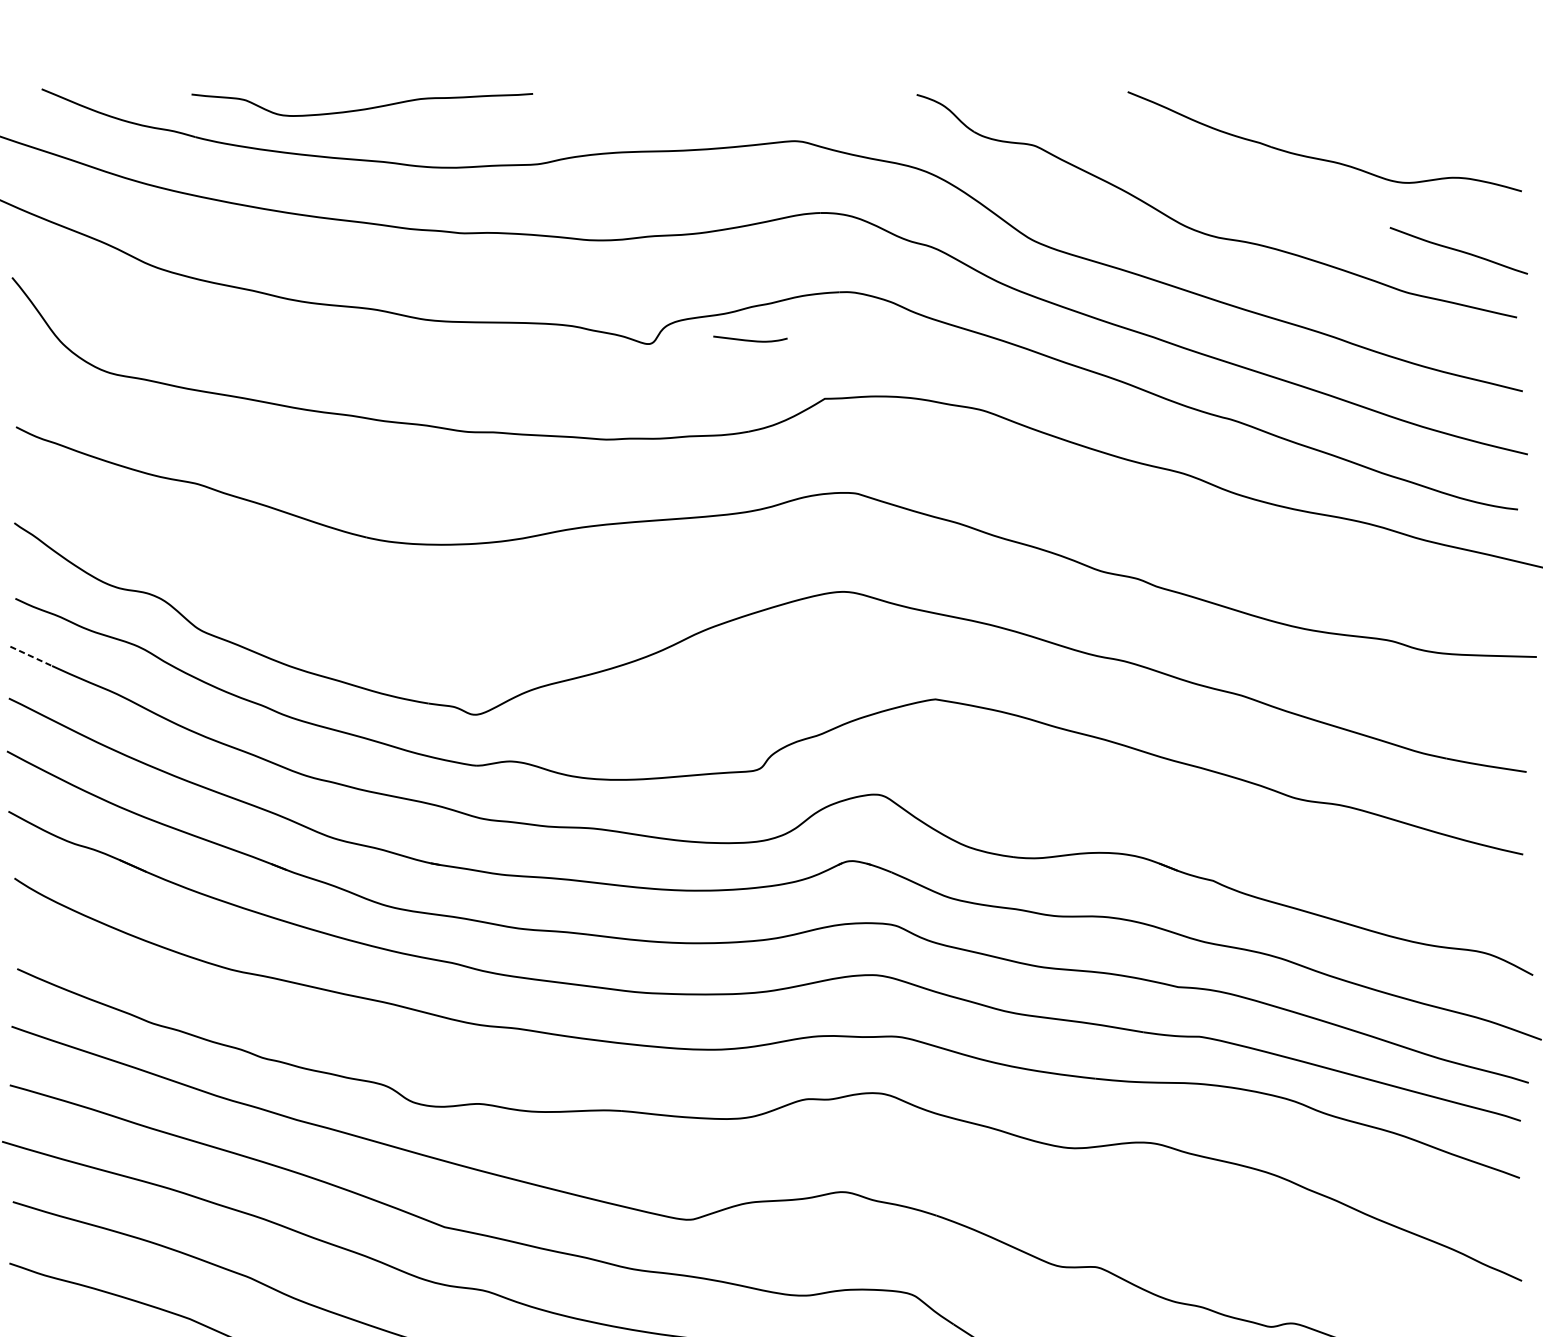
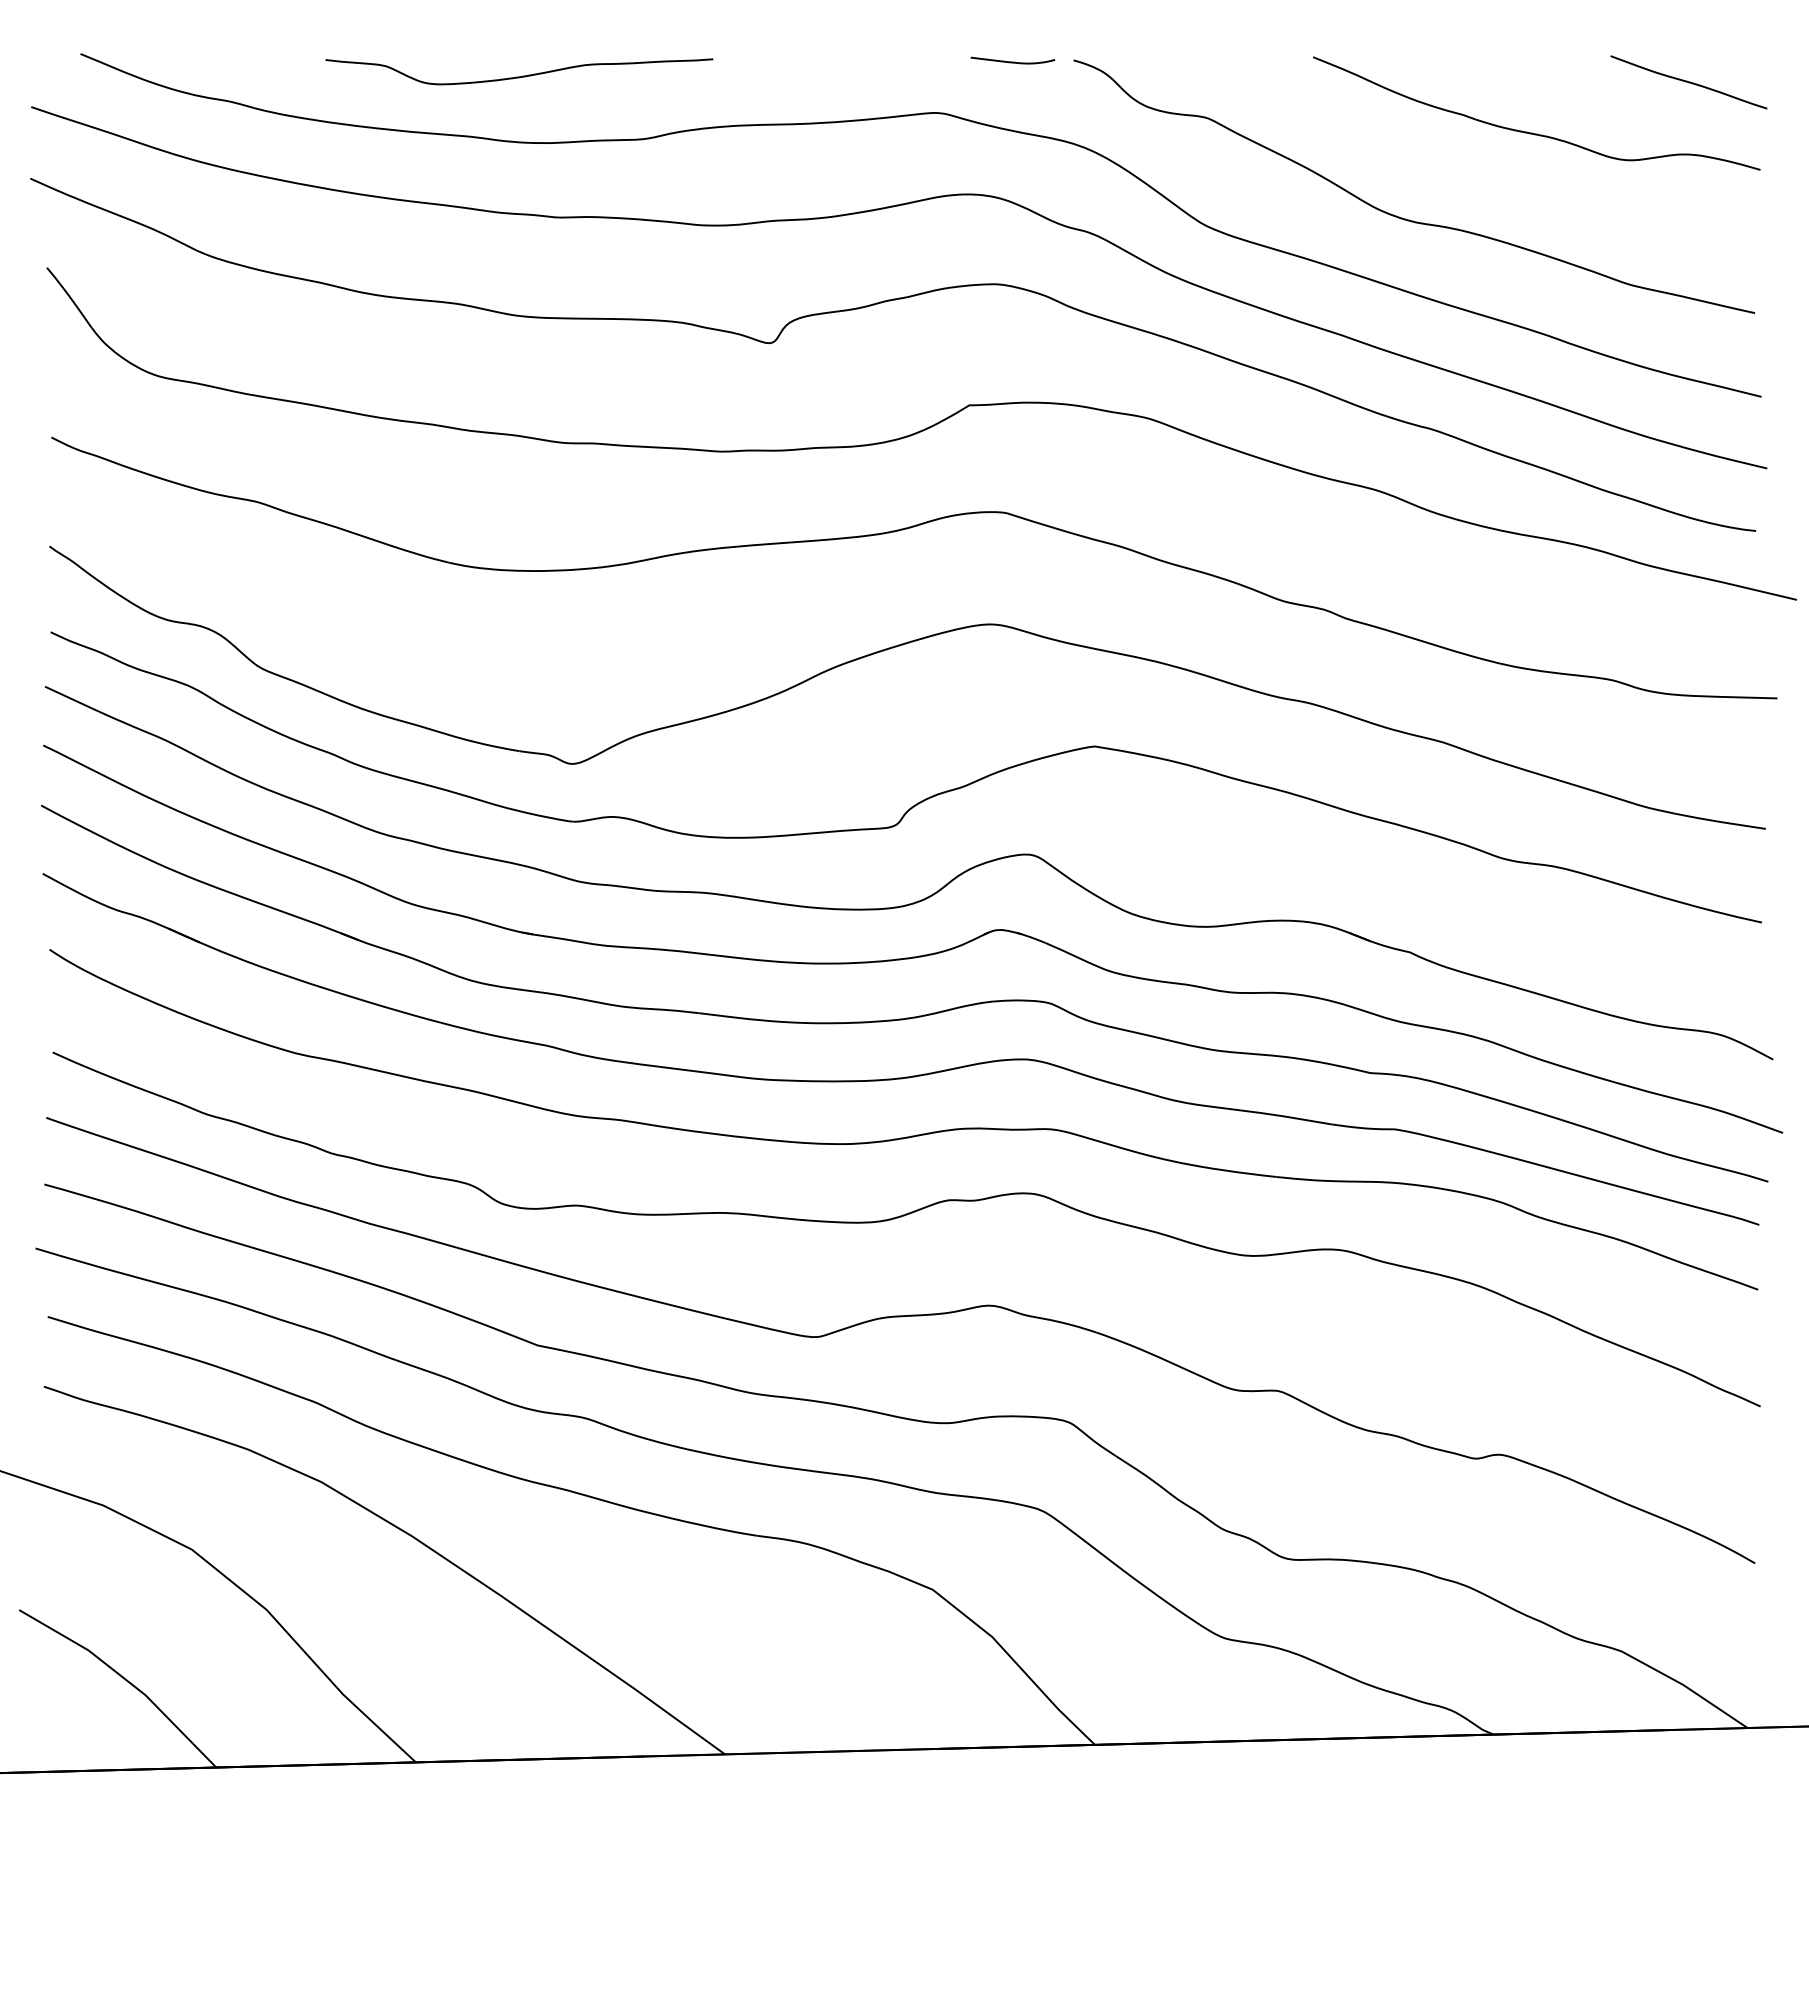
curve: (365, 108) -> (522, 75), moved
curve: (1458, 250) -> (1688, 82), moved
curve: (750, 339) -> (1012, 61), moved
line: (31, 656) -> (69, 697), dashed -> solid

